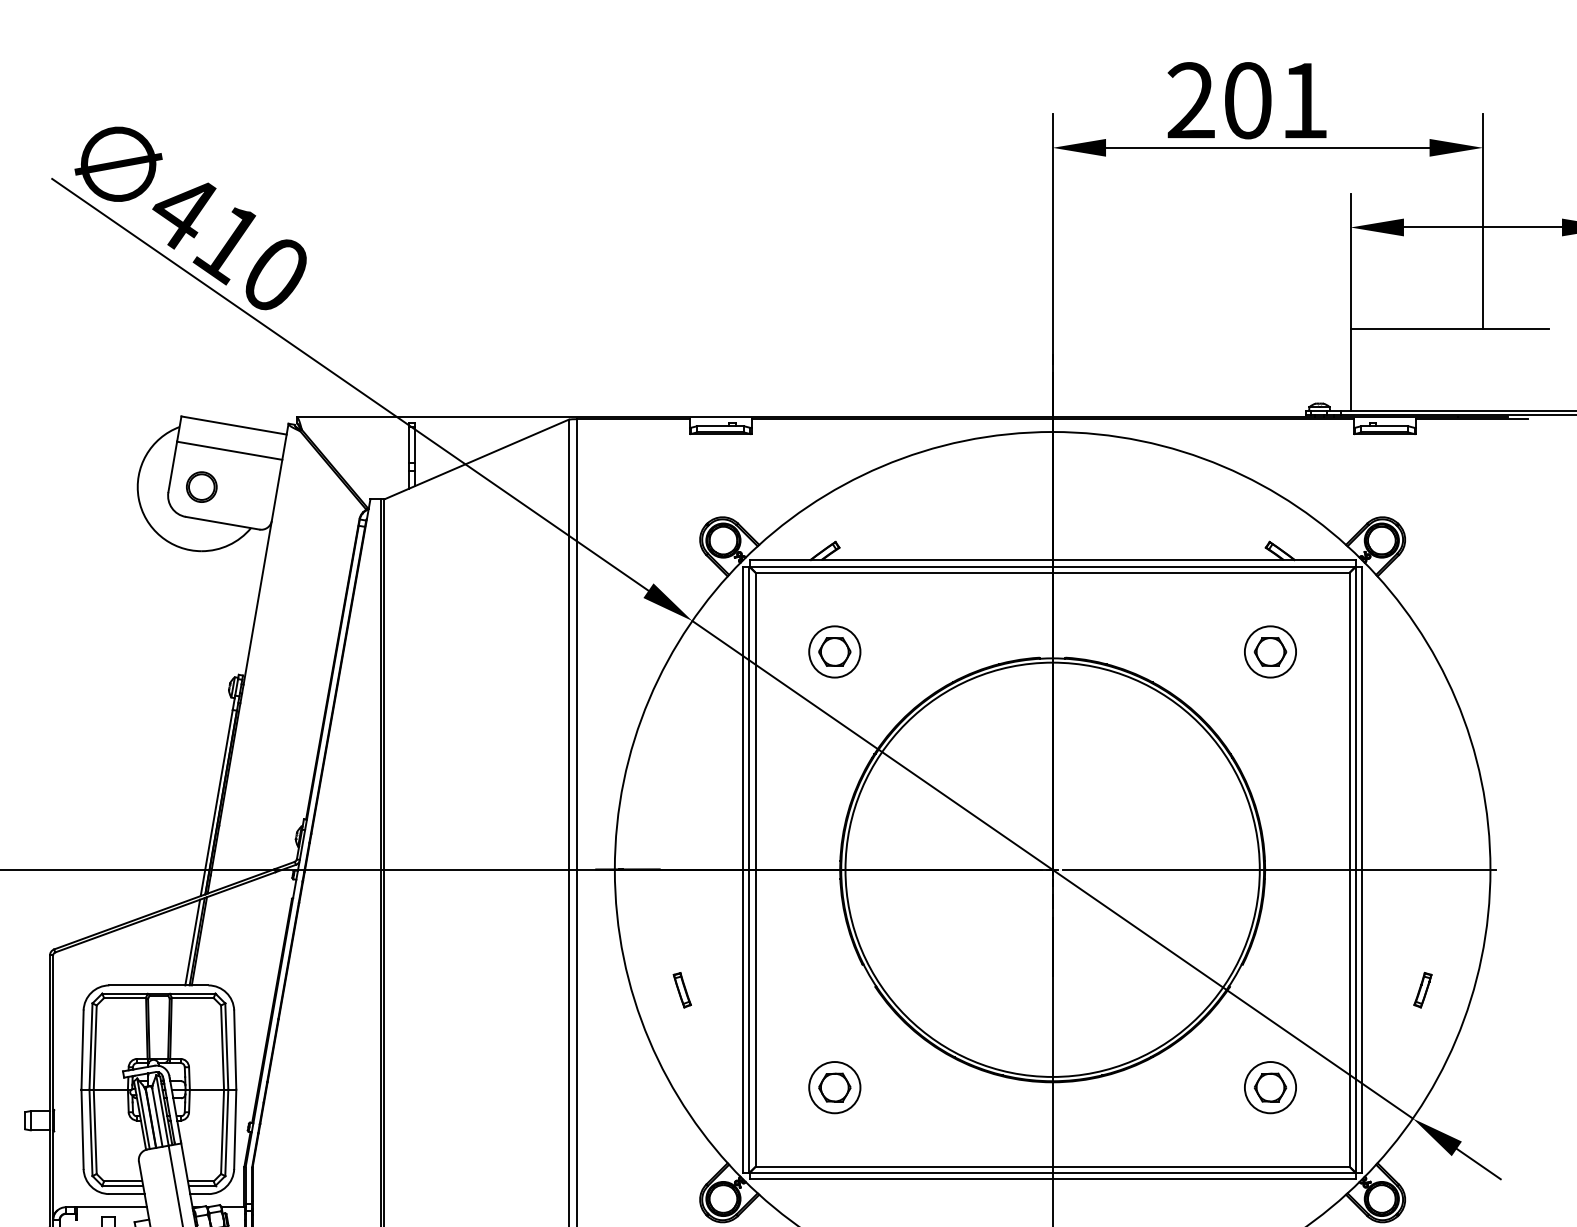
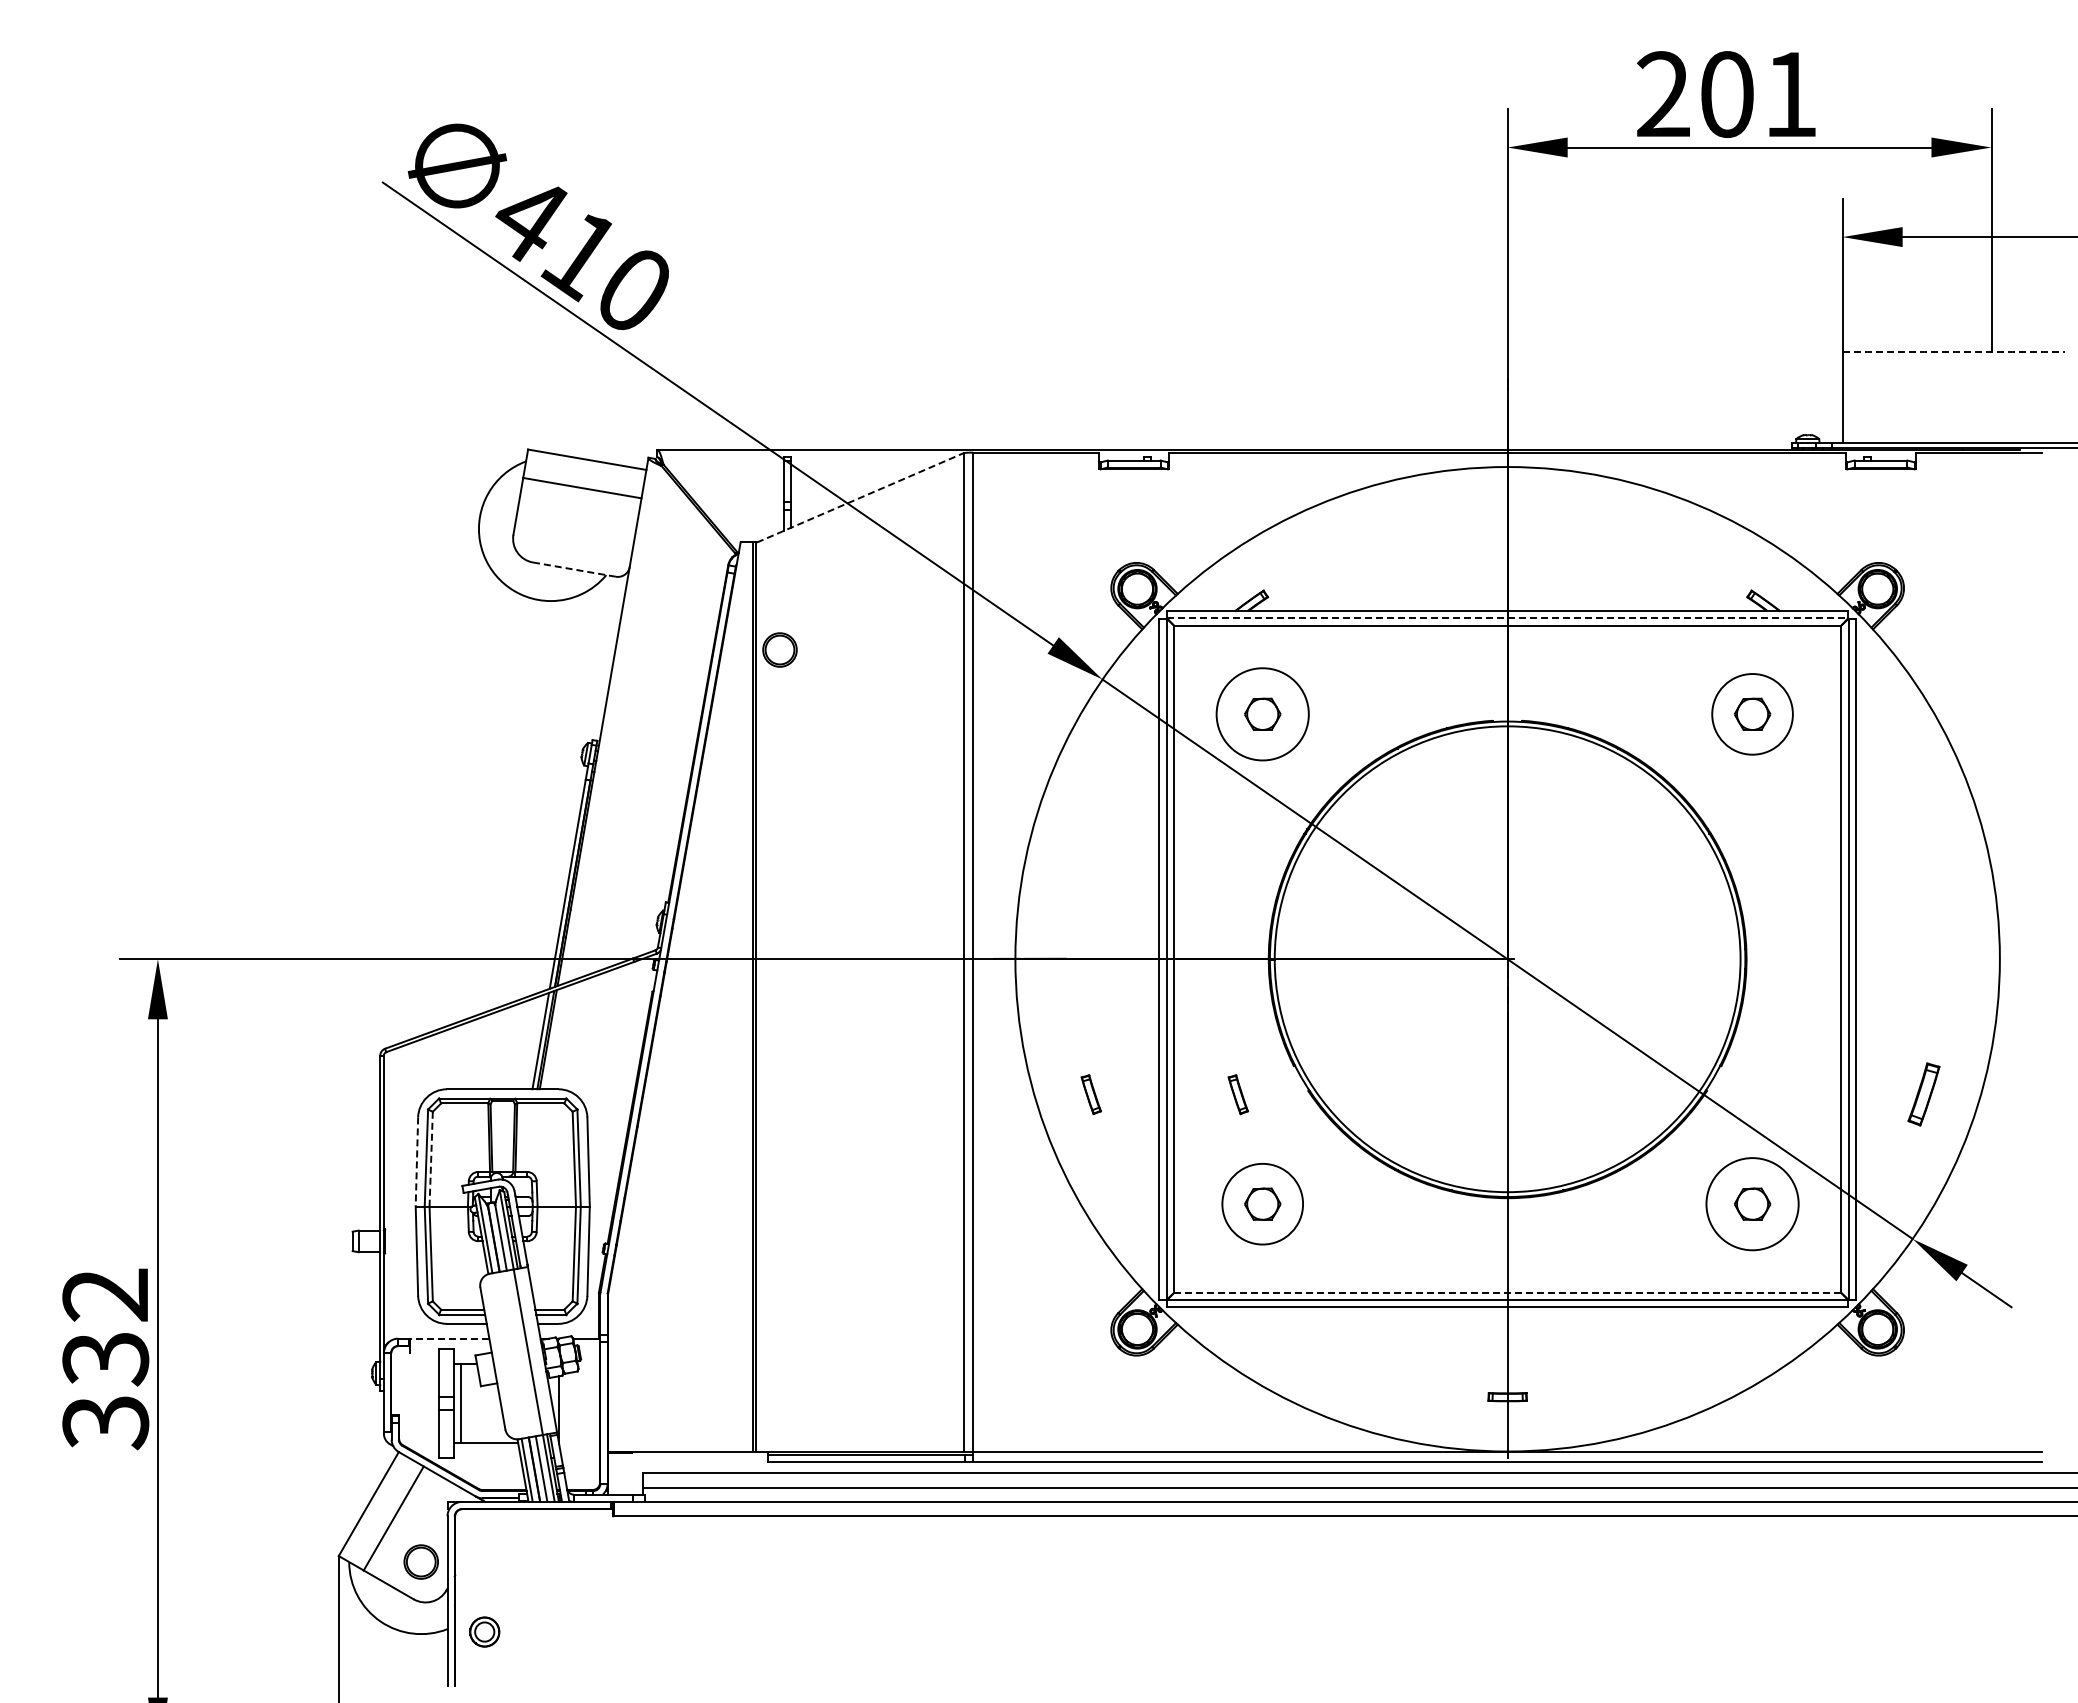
line: (1450, 329) -> (1954, 351), solid -> dashed
line: (477, 459) -> (860, 497), solid -> dashed
part: (201, 486) -> (779, 649), moved
line: (221, 523) -> (573, 569), solid -> dashed
line: (1052, 566) -> (1507, 618), solid -> dashed
circle: (834, 652) -> (1262, 714), size x1.6
circle: (1270, 652) -> (1752, 714), size x1.4
line: (1279, 870) -> (1762, 959), removed
part: (812, 990) -> (1237, 1094), added
part: (1422, 990) -> (1923, 1094), size x1.6
line: (95, 1047) -> (431, 1159), solid -> dashed
line: (82, 1050) -> (416, 1162), solid -> dashed
circle: (834, 1087) -> (1262, 1204), size x1.4
circle: (1270, 1087) -> (1752, 1204), size x1.6
line: (1052, 1167) -> (1507, 1293), solid -> dashed
line: (111, 1207) -> (449, 1338), solid -> dashed

